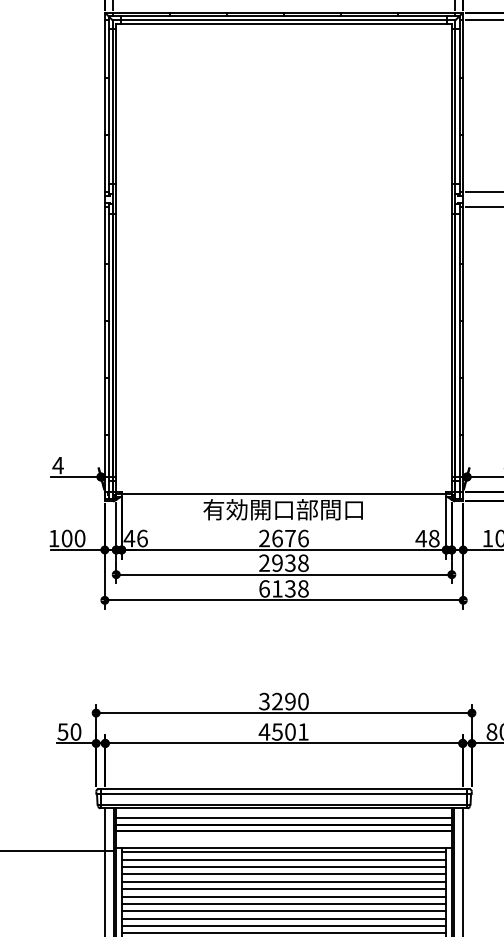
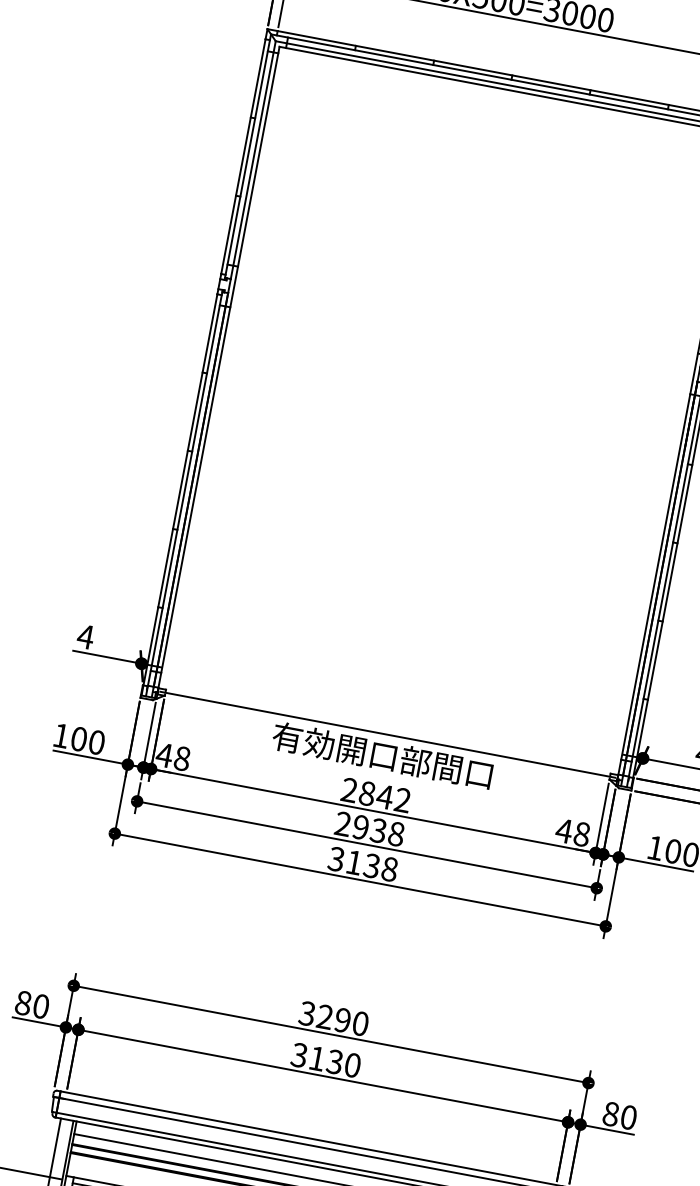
text: (142, 538) -> (182, 758), 46 -> 48
text: (290, 538) -> (385, 796), 2676 -> 2842
text: (264, 588) -> (336, 858), 6138 -> 3138
text: (62, 731) -> (22, 1002), 50 -> 80
text: (283, 731) -> (325, 1059), 4501 -> 3130

